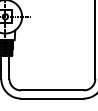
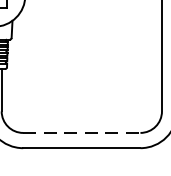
line: (52, 90) -> (82, 133), solid -> dashed

